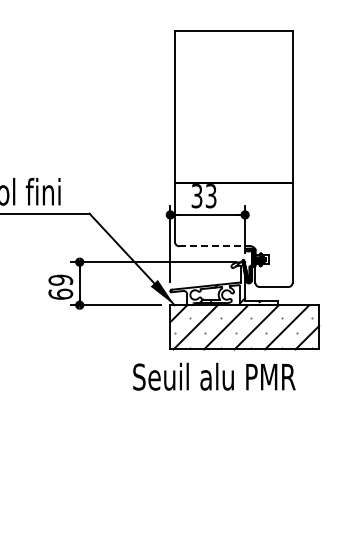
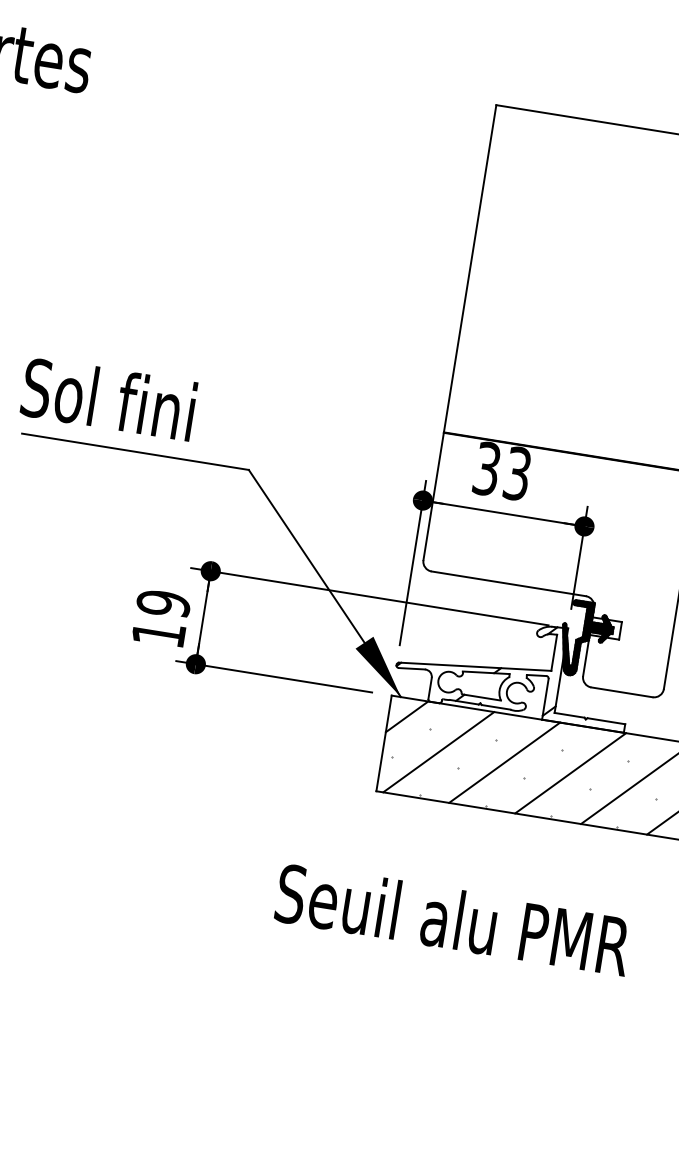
line: (215, 246) -> (509, 584), dashed -> solid
text: (60, 293) -> (158, 632), 69 -> 19
text: (214, 376) -> (453, 918), moved

